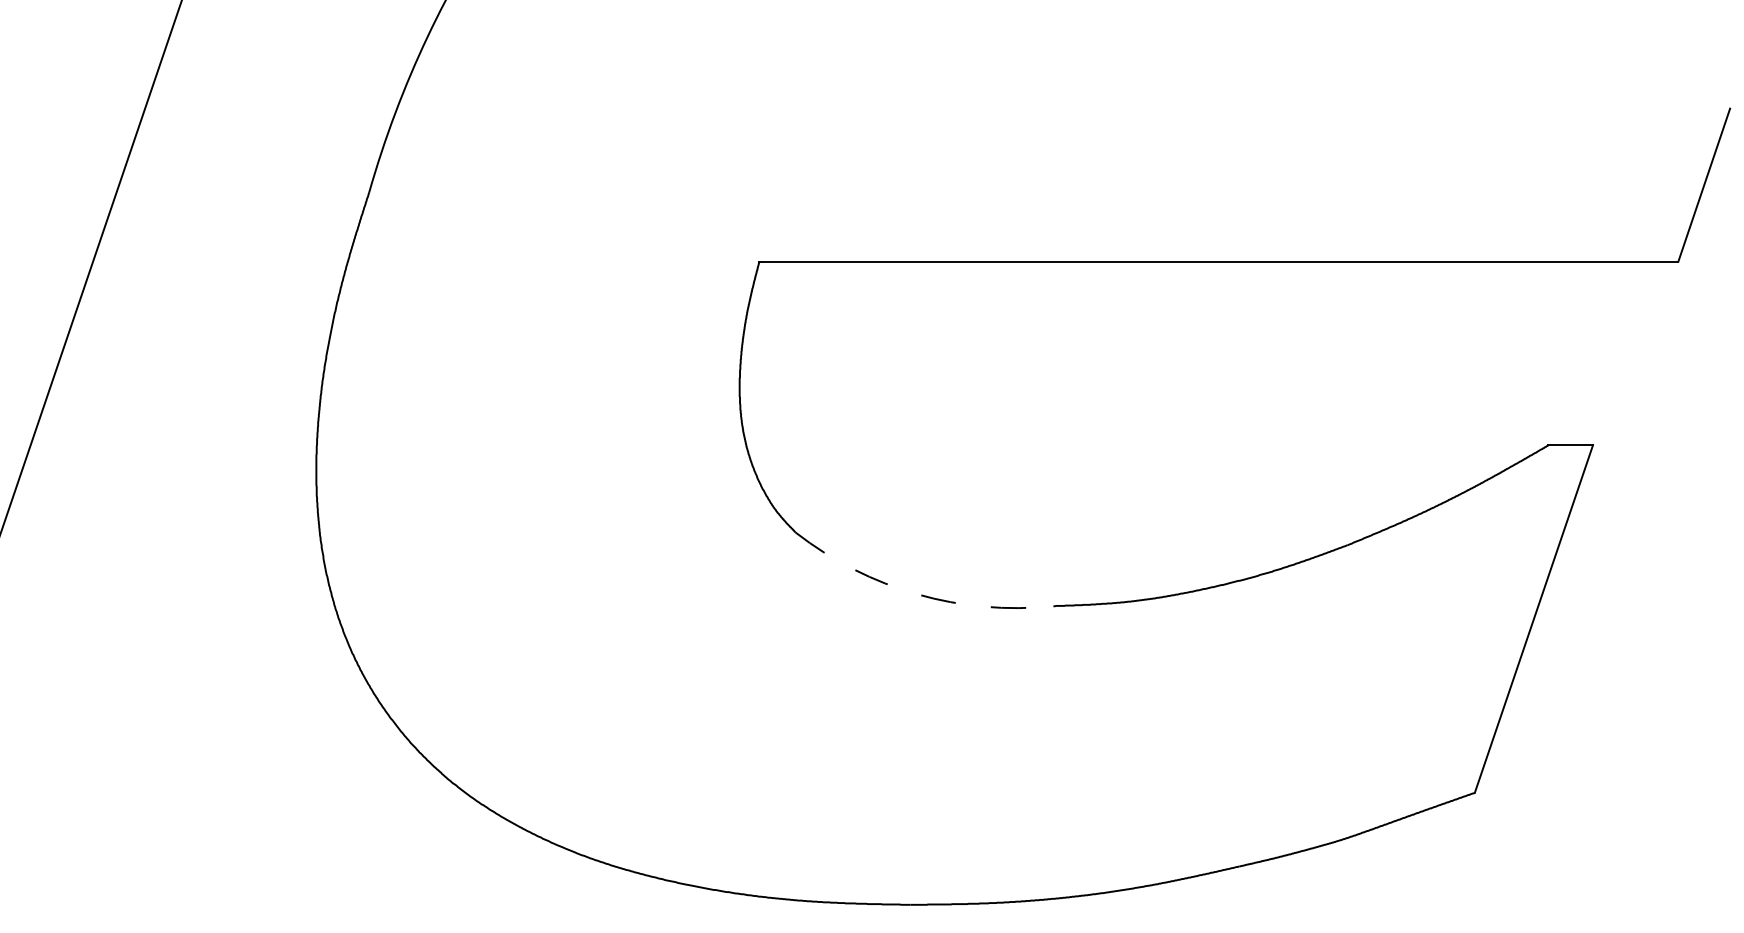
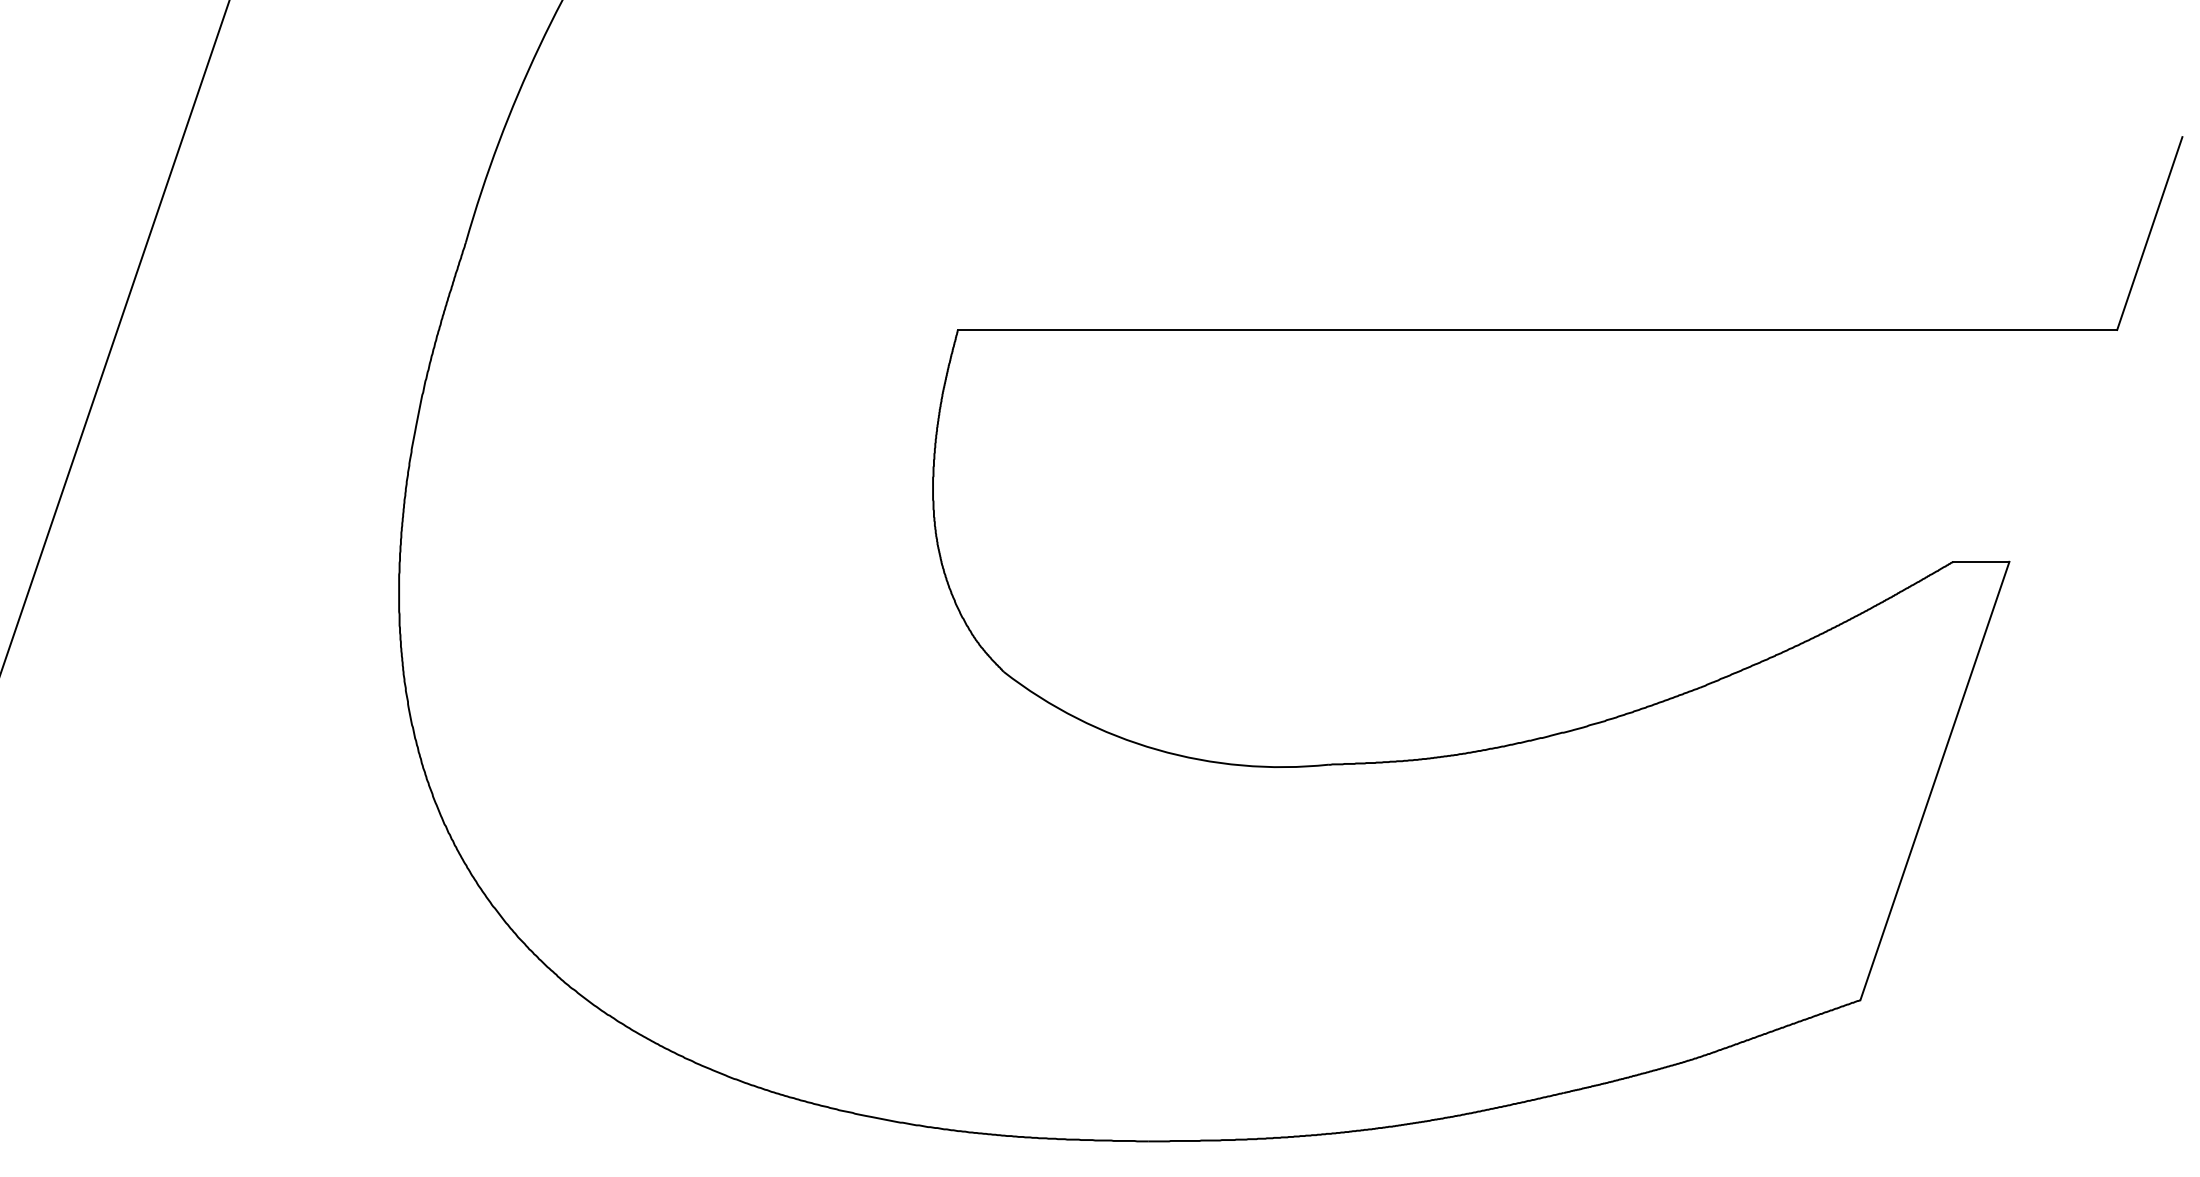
arc: (917, 594) -> (1157, 749), dashed -> solid

